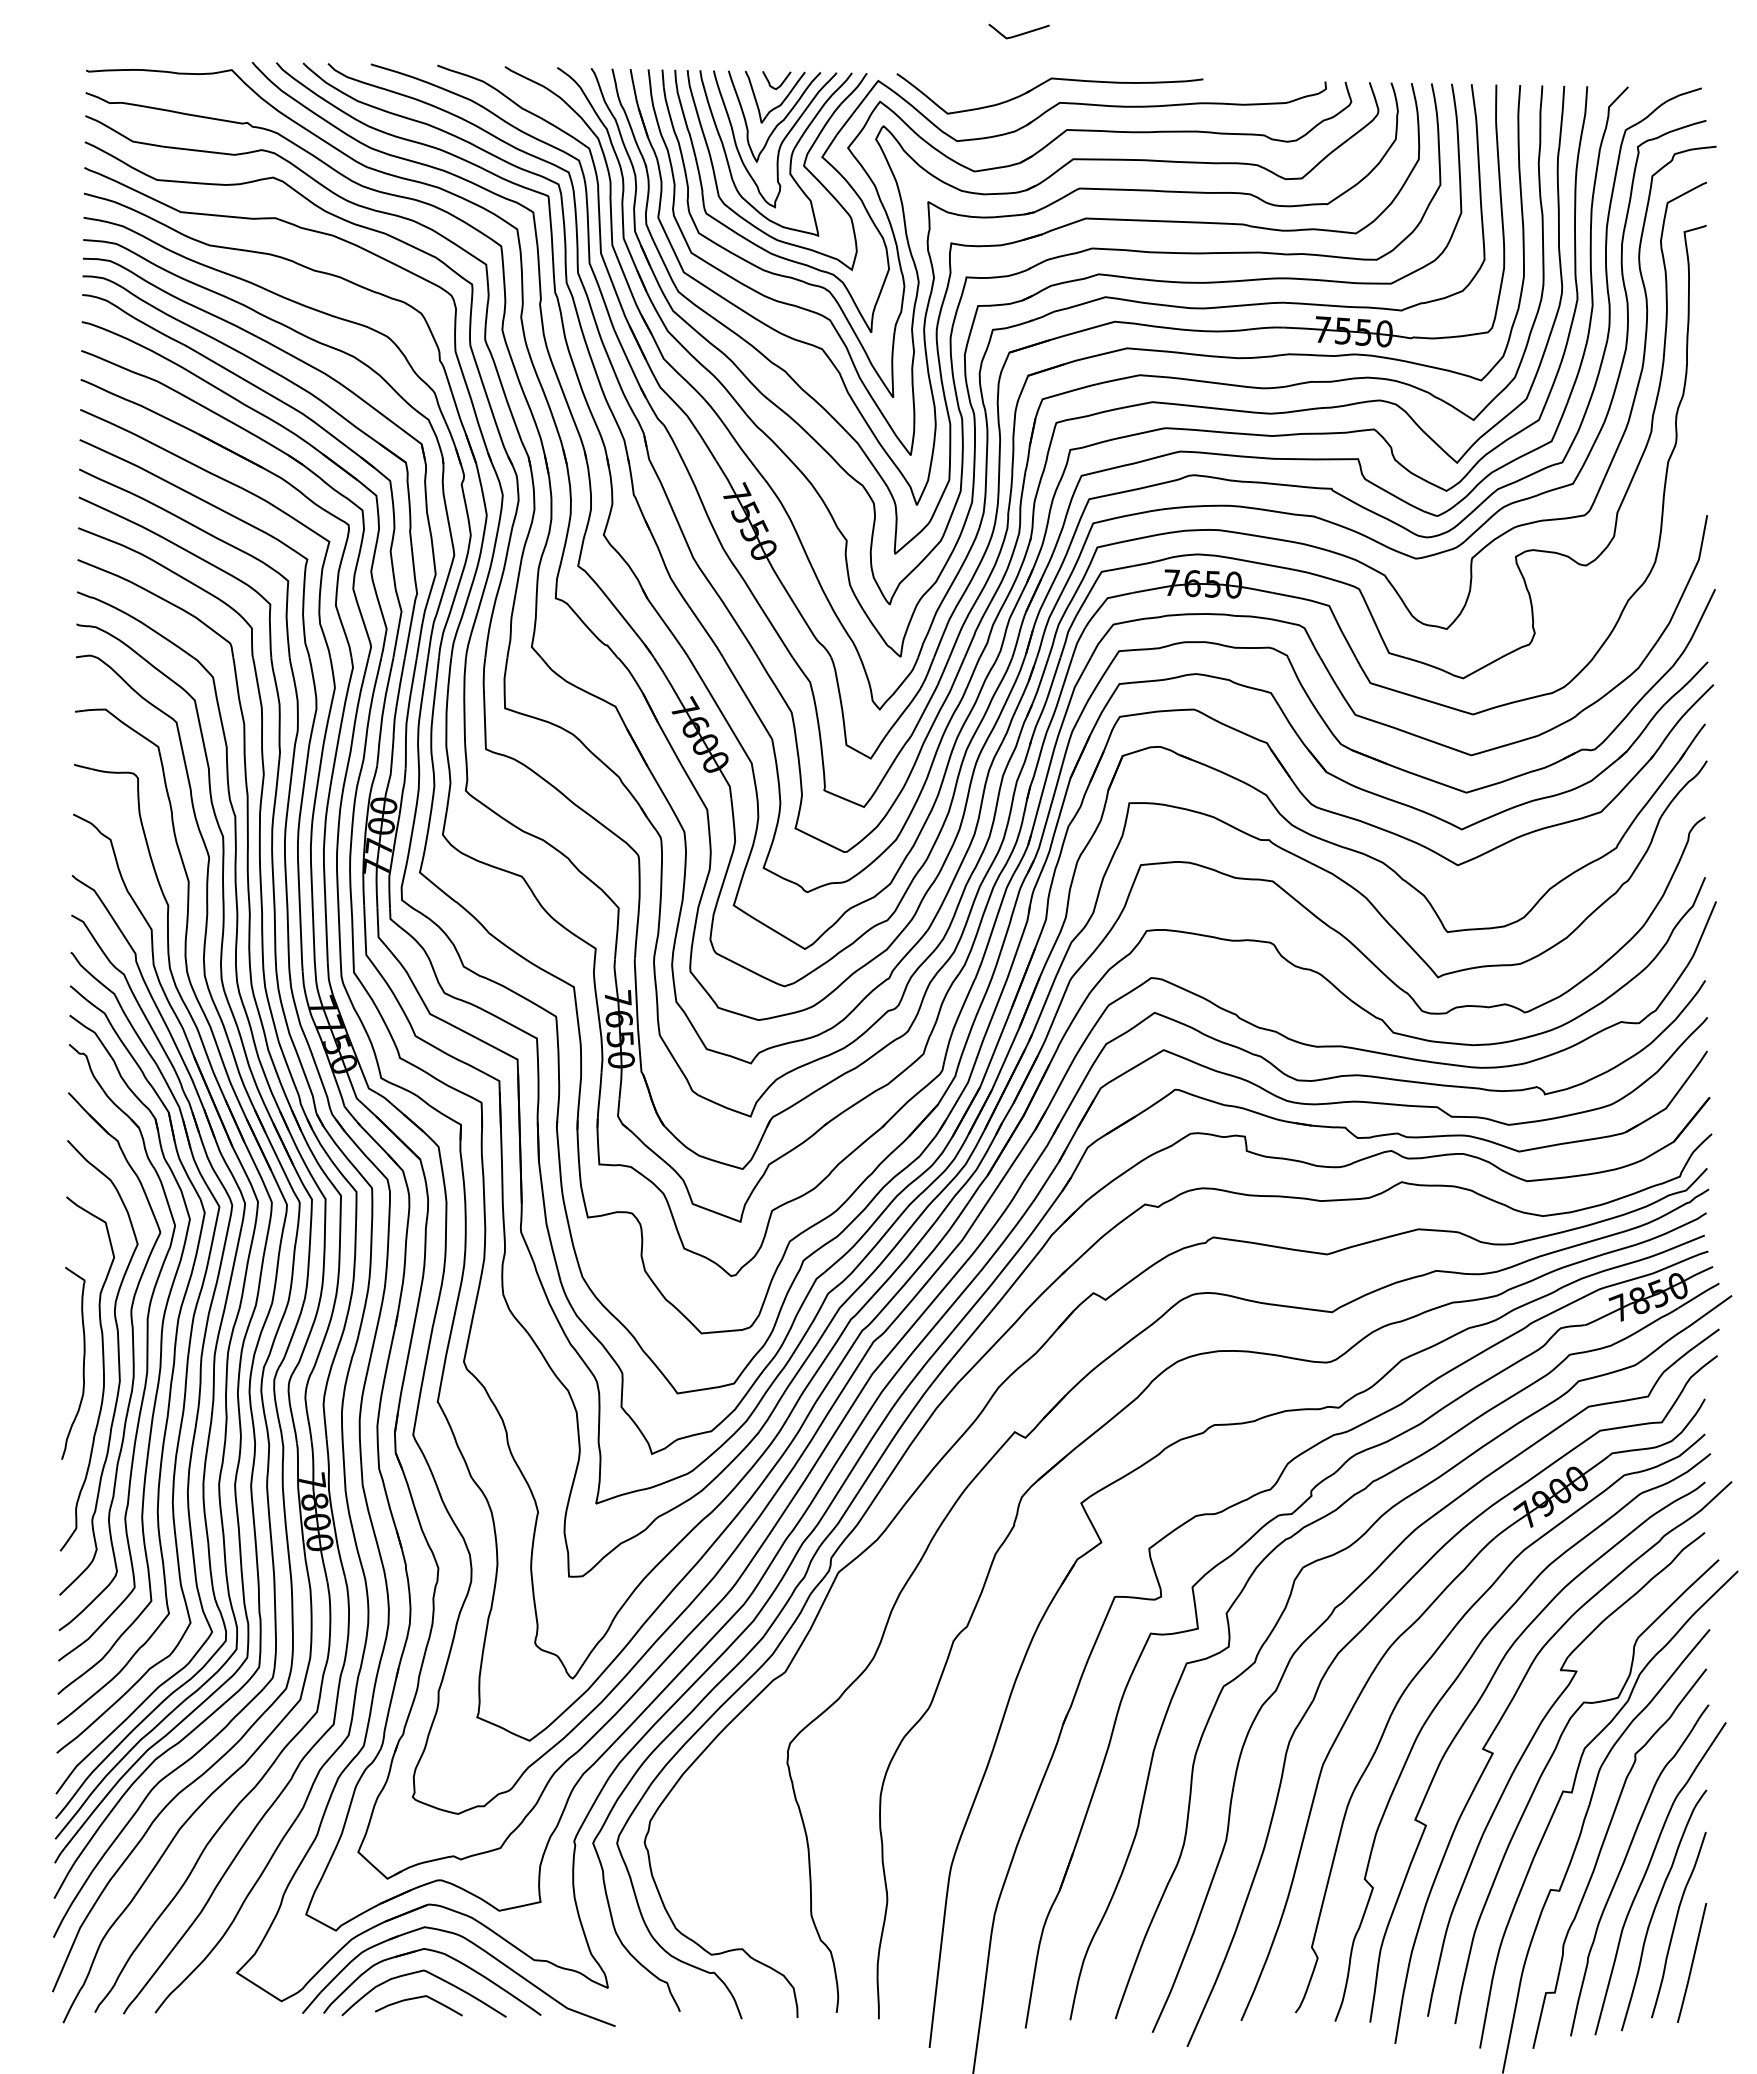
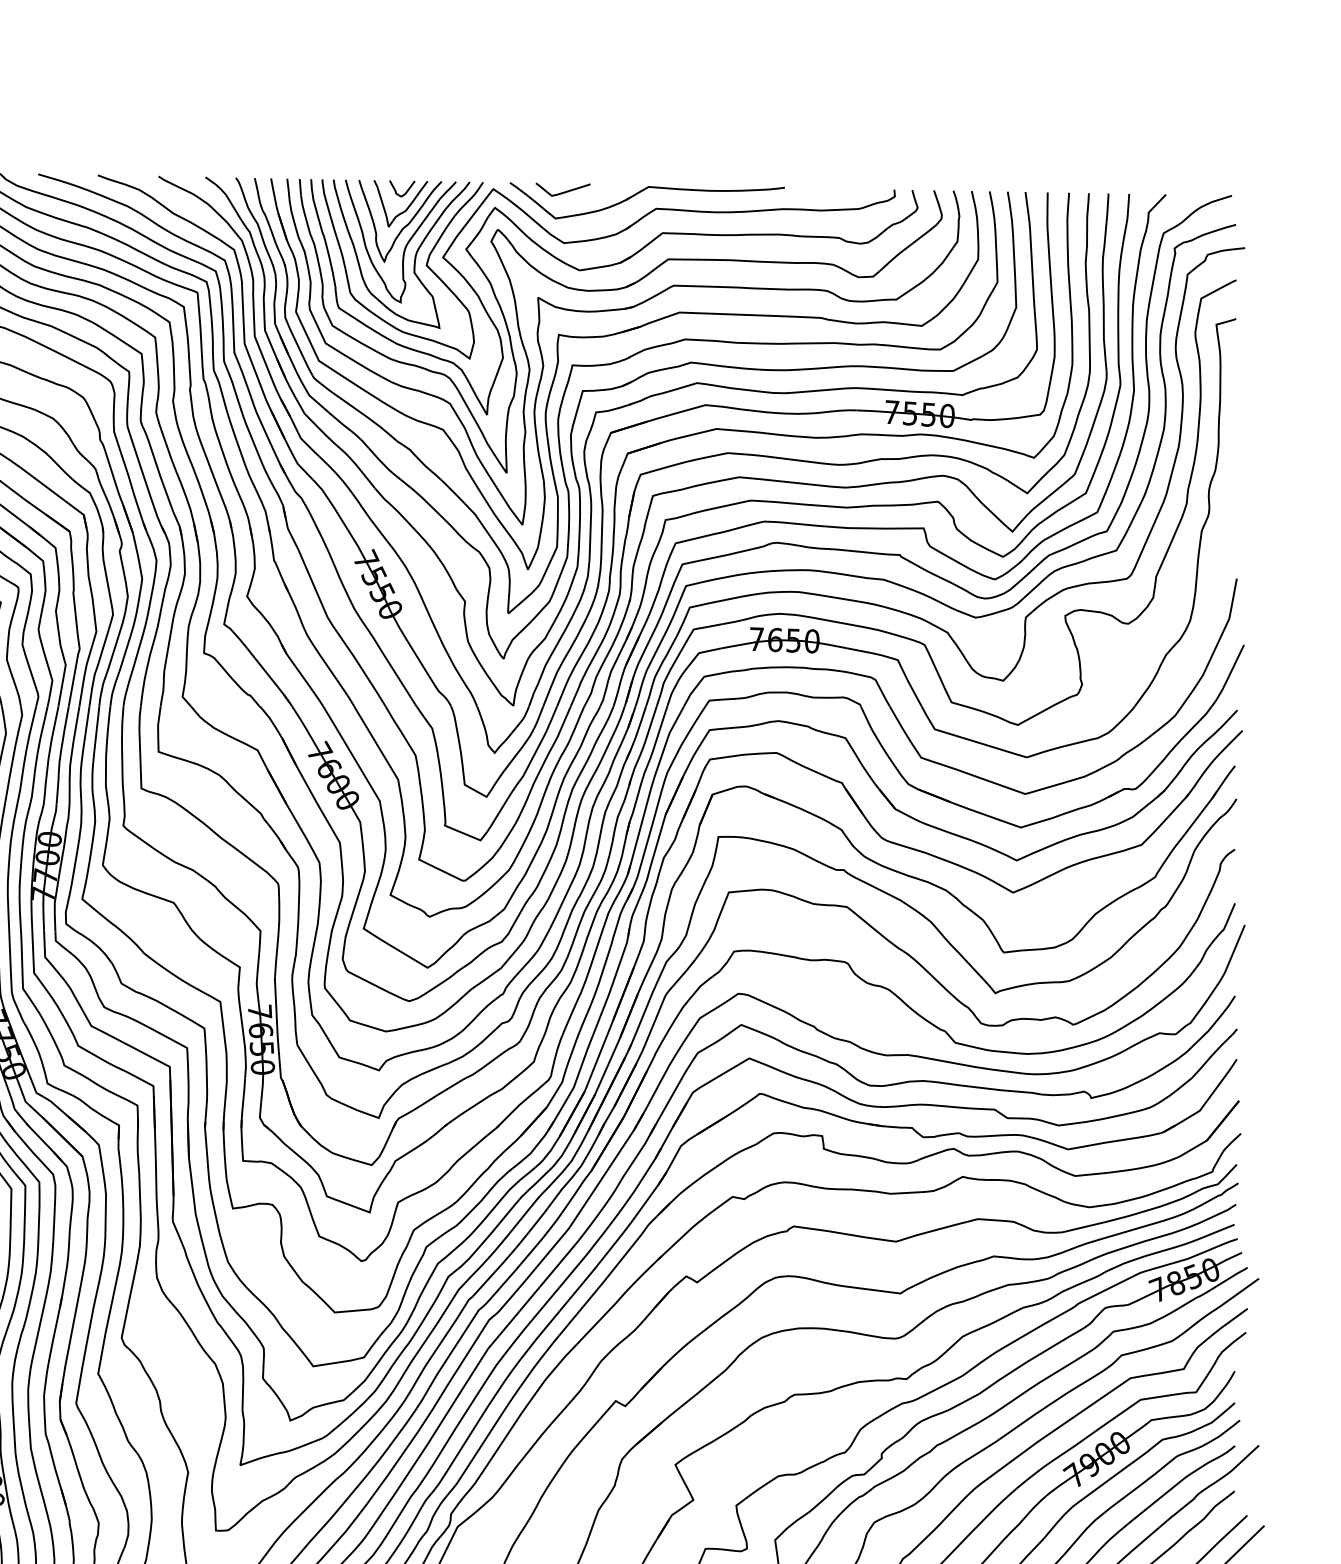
curve: (1020, 33) -> (564, 191), moved

